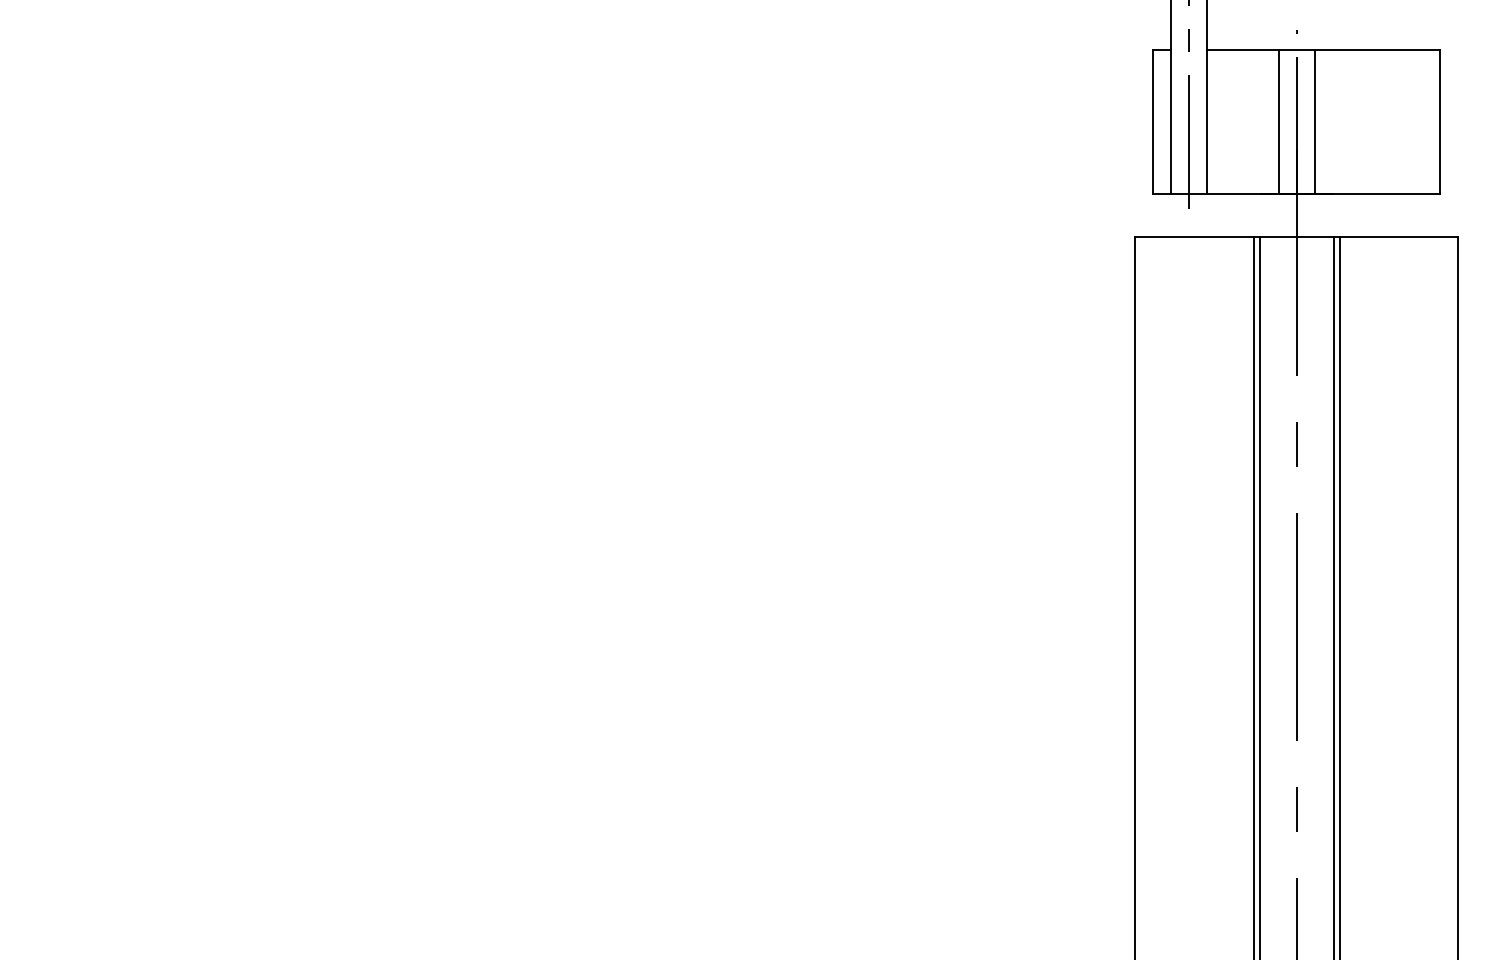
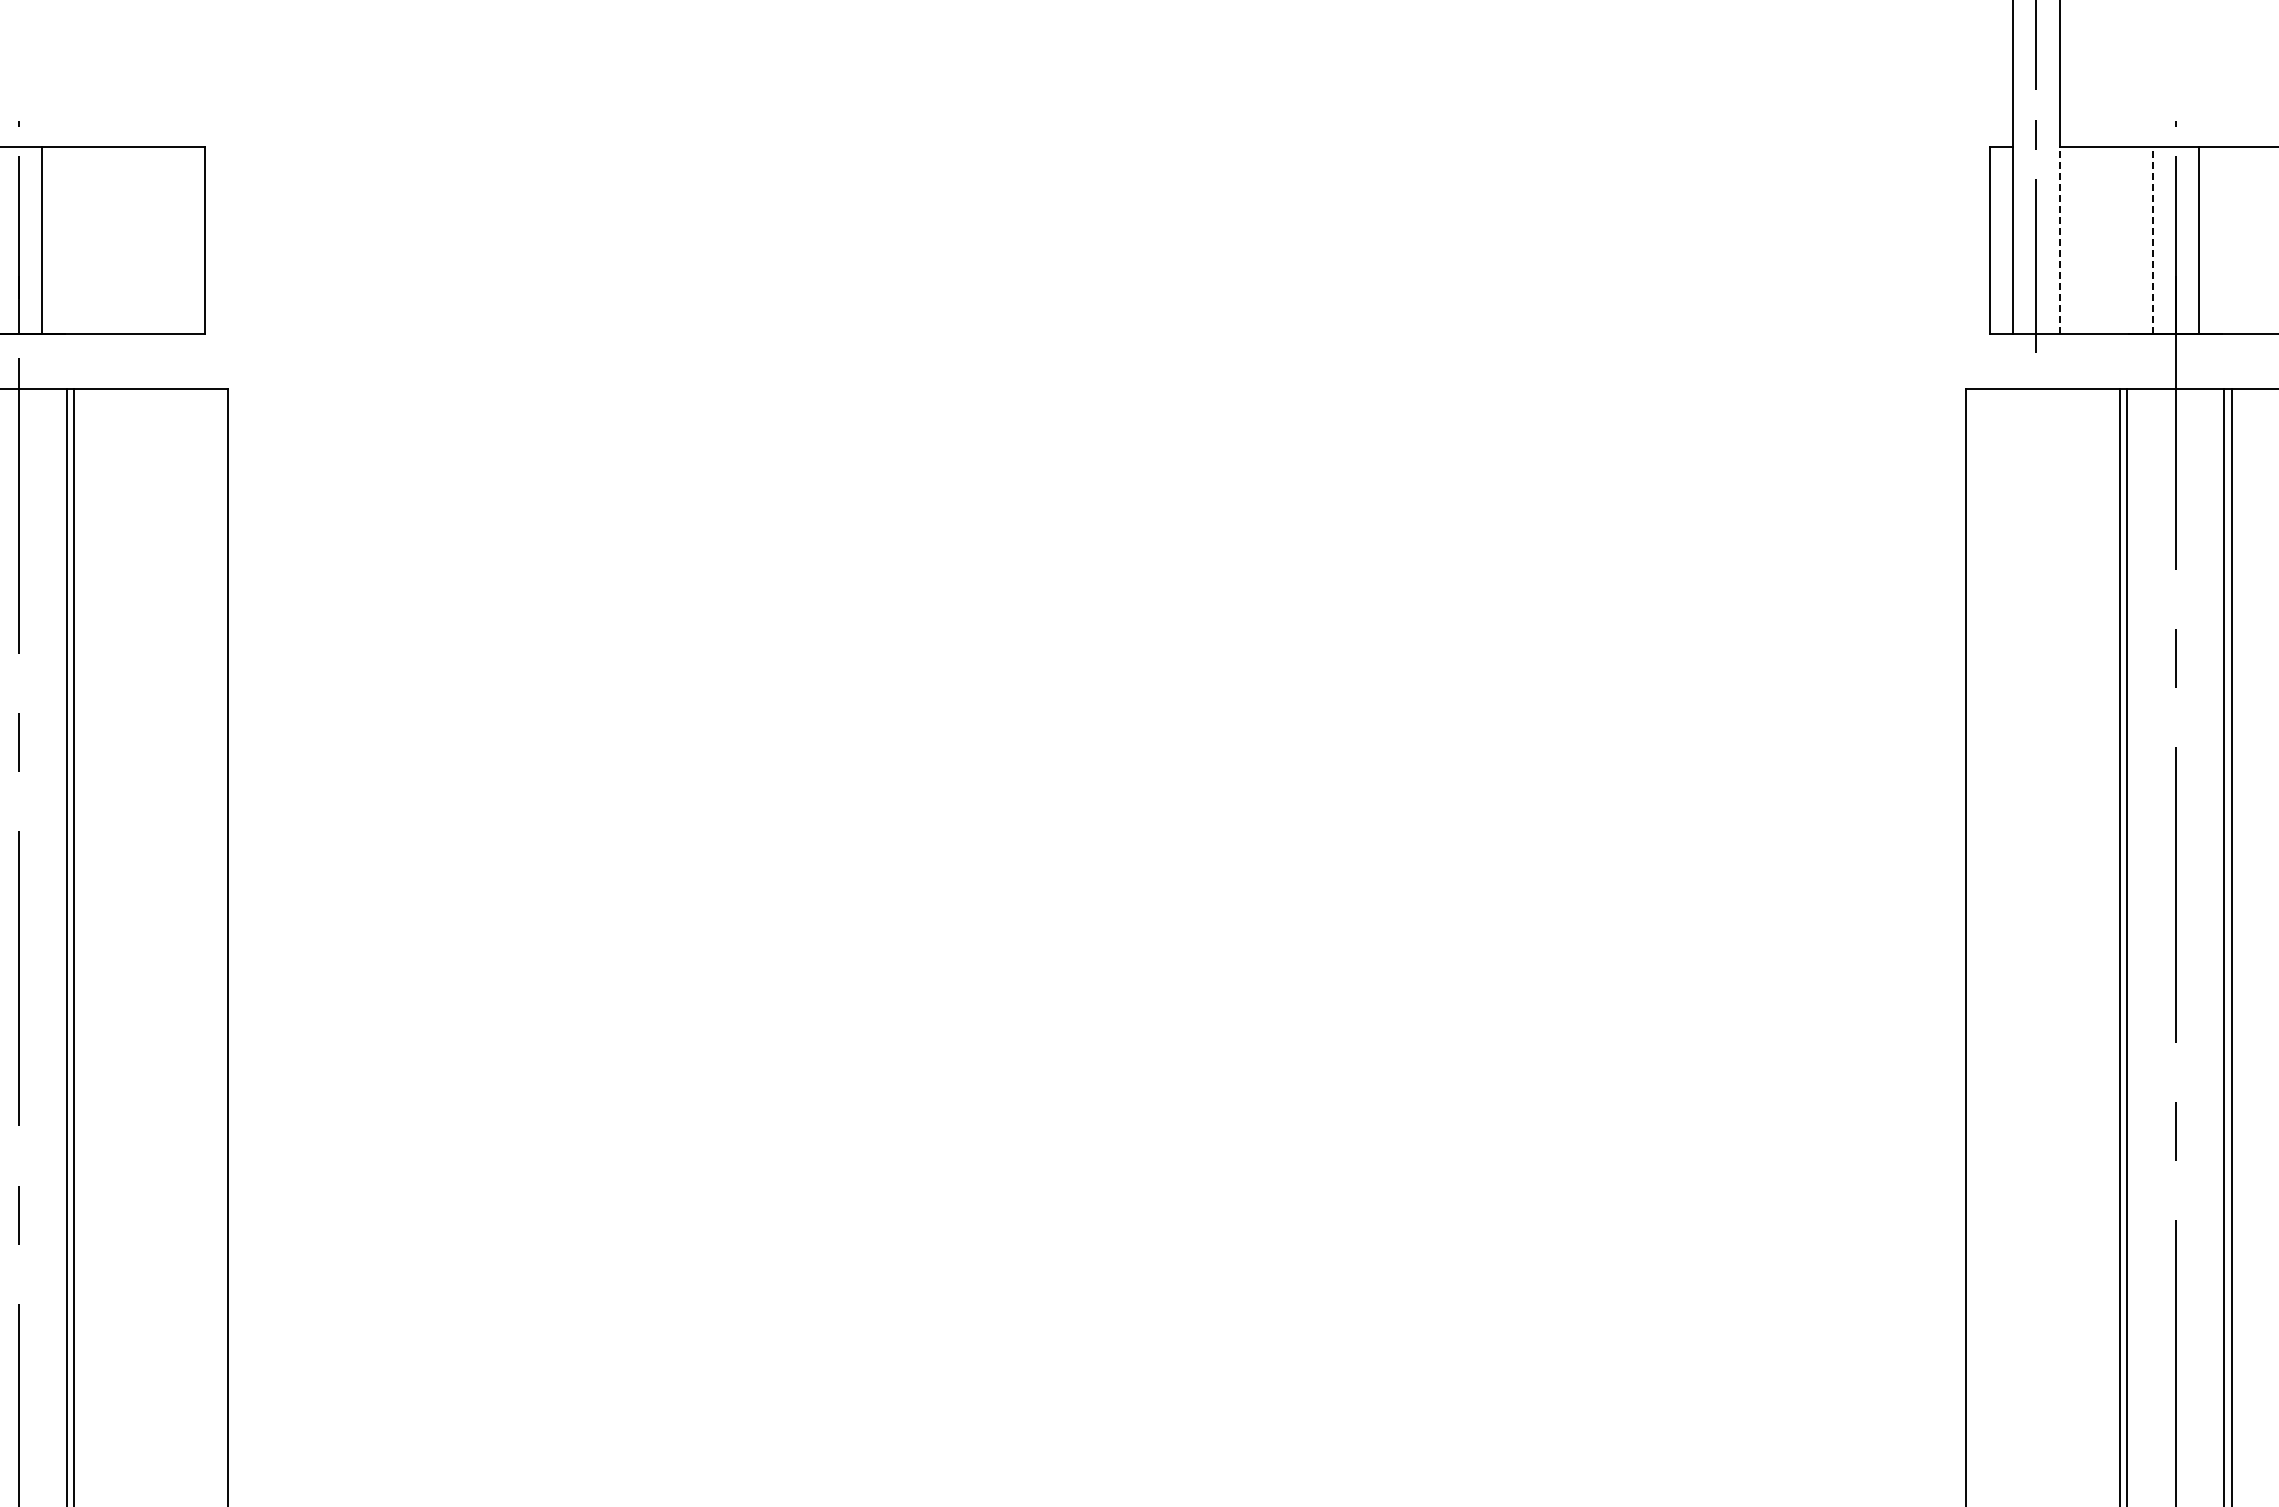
line: (1207, 121) -> (2059, 239), solid -> dashed
line: (1278, 121) -> (2152, 239), solid -> dashed

